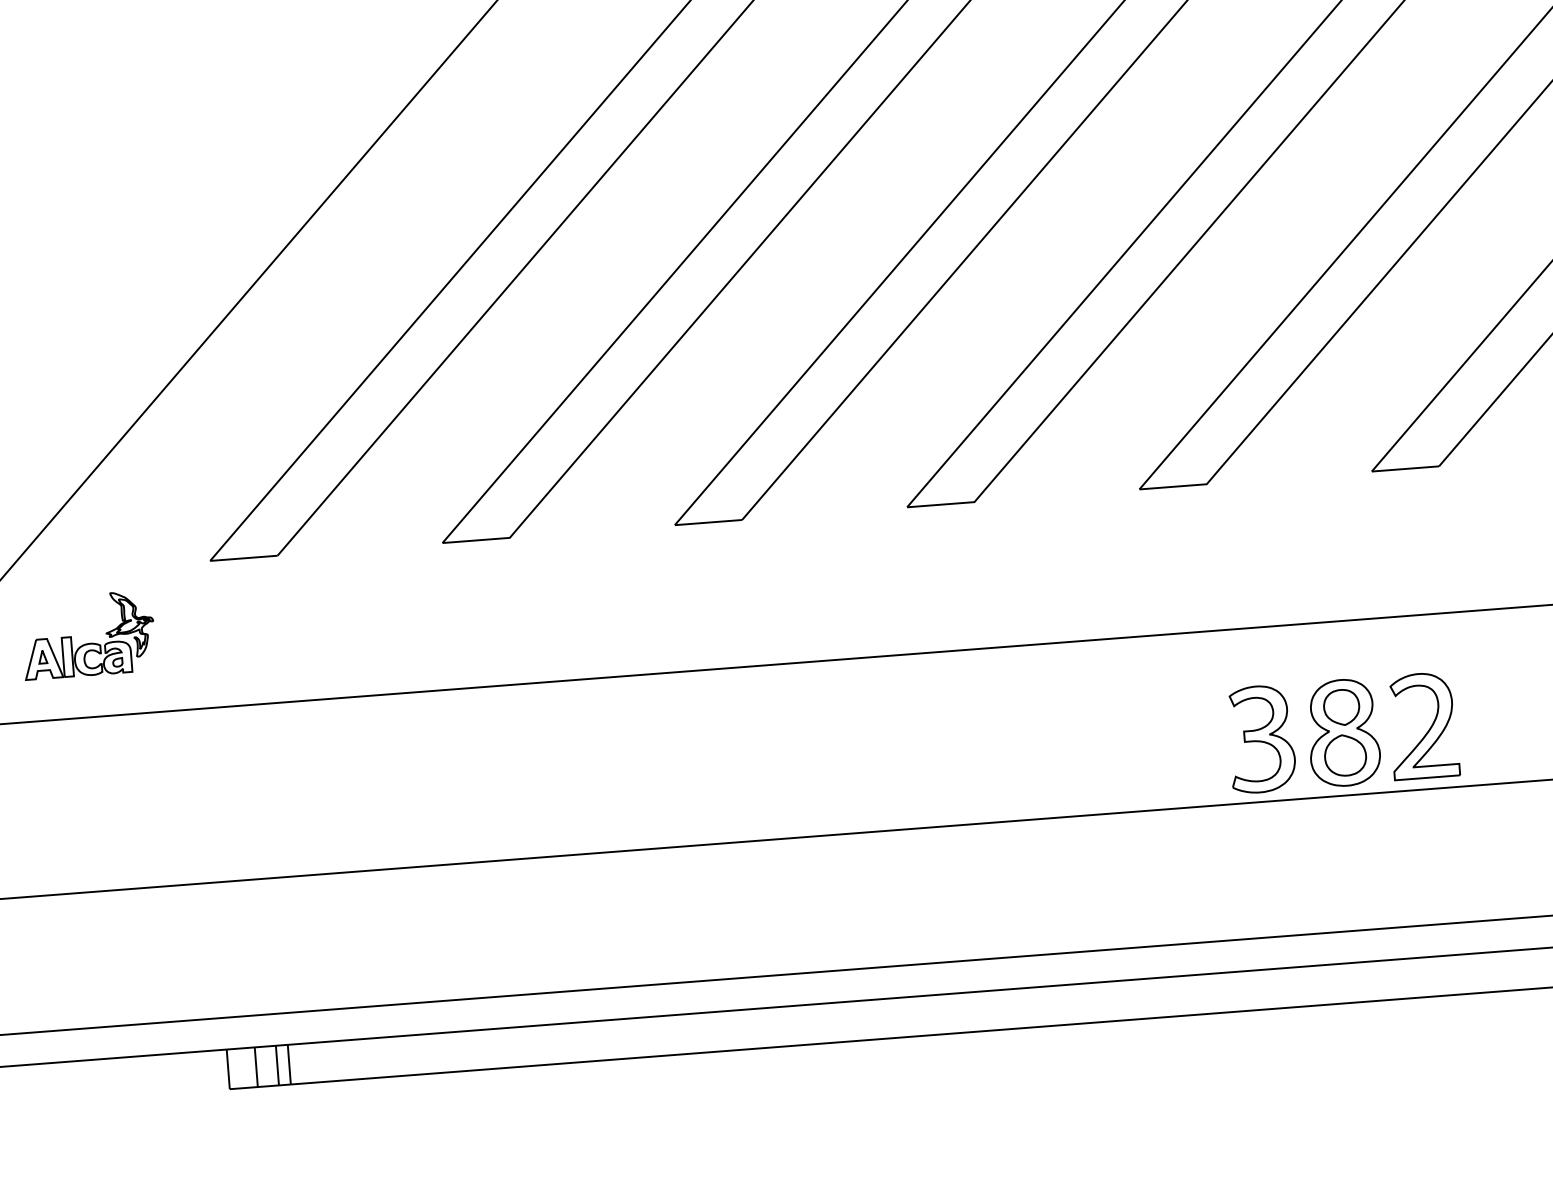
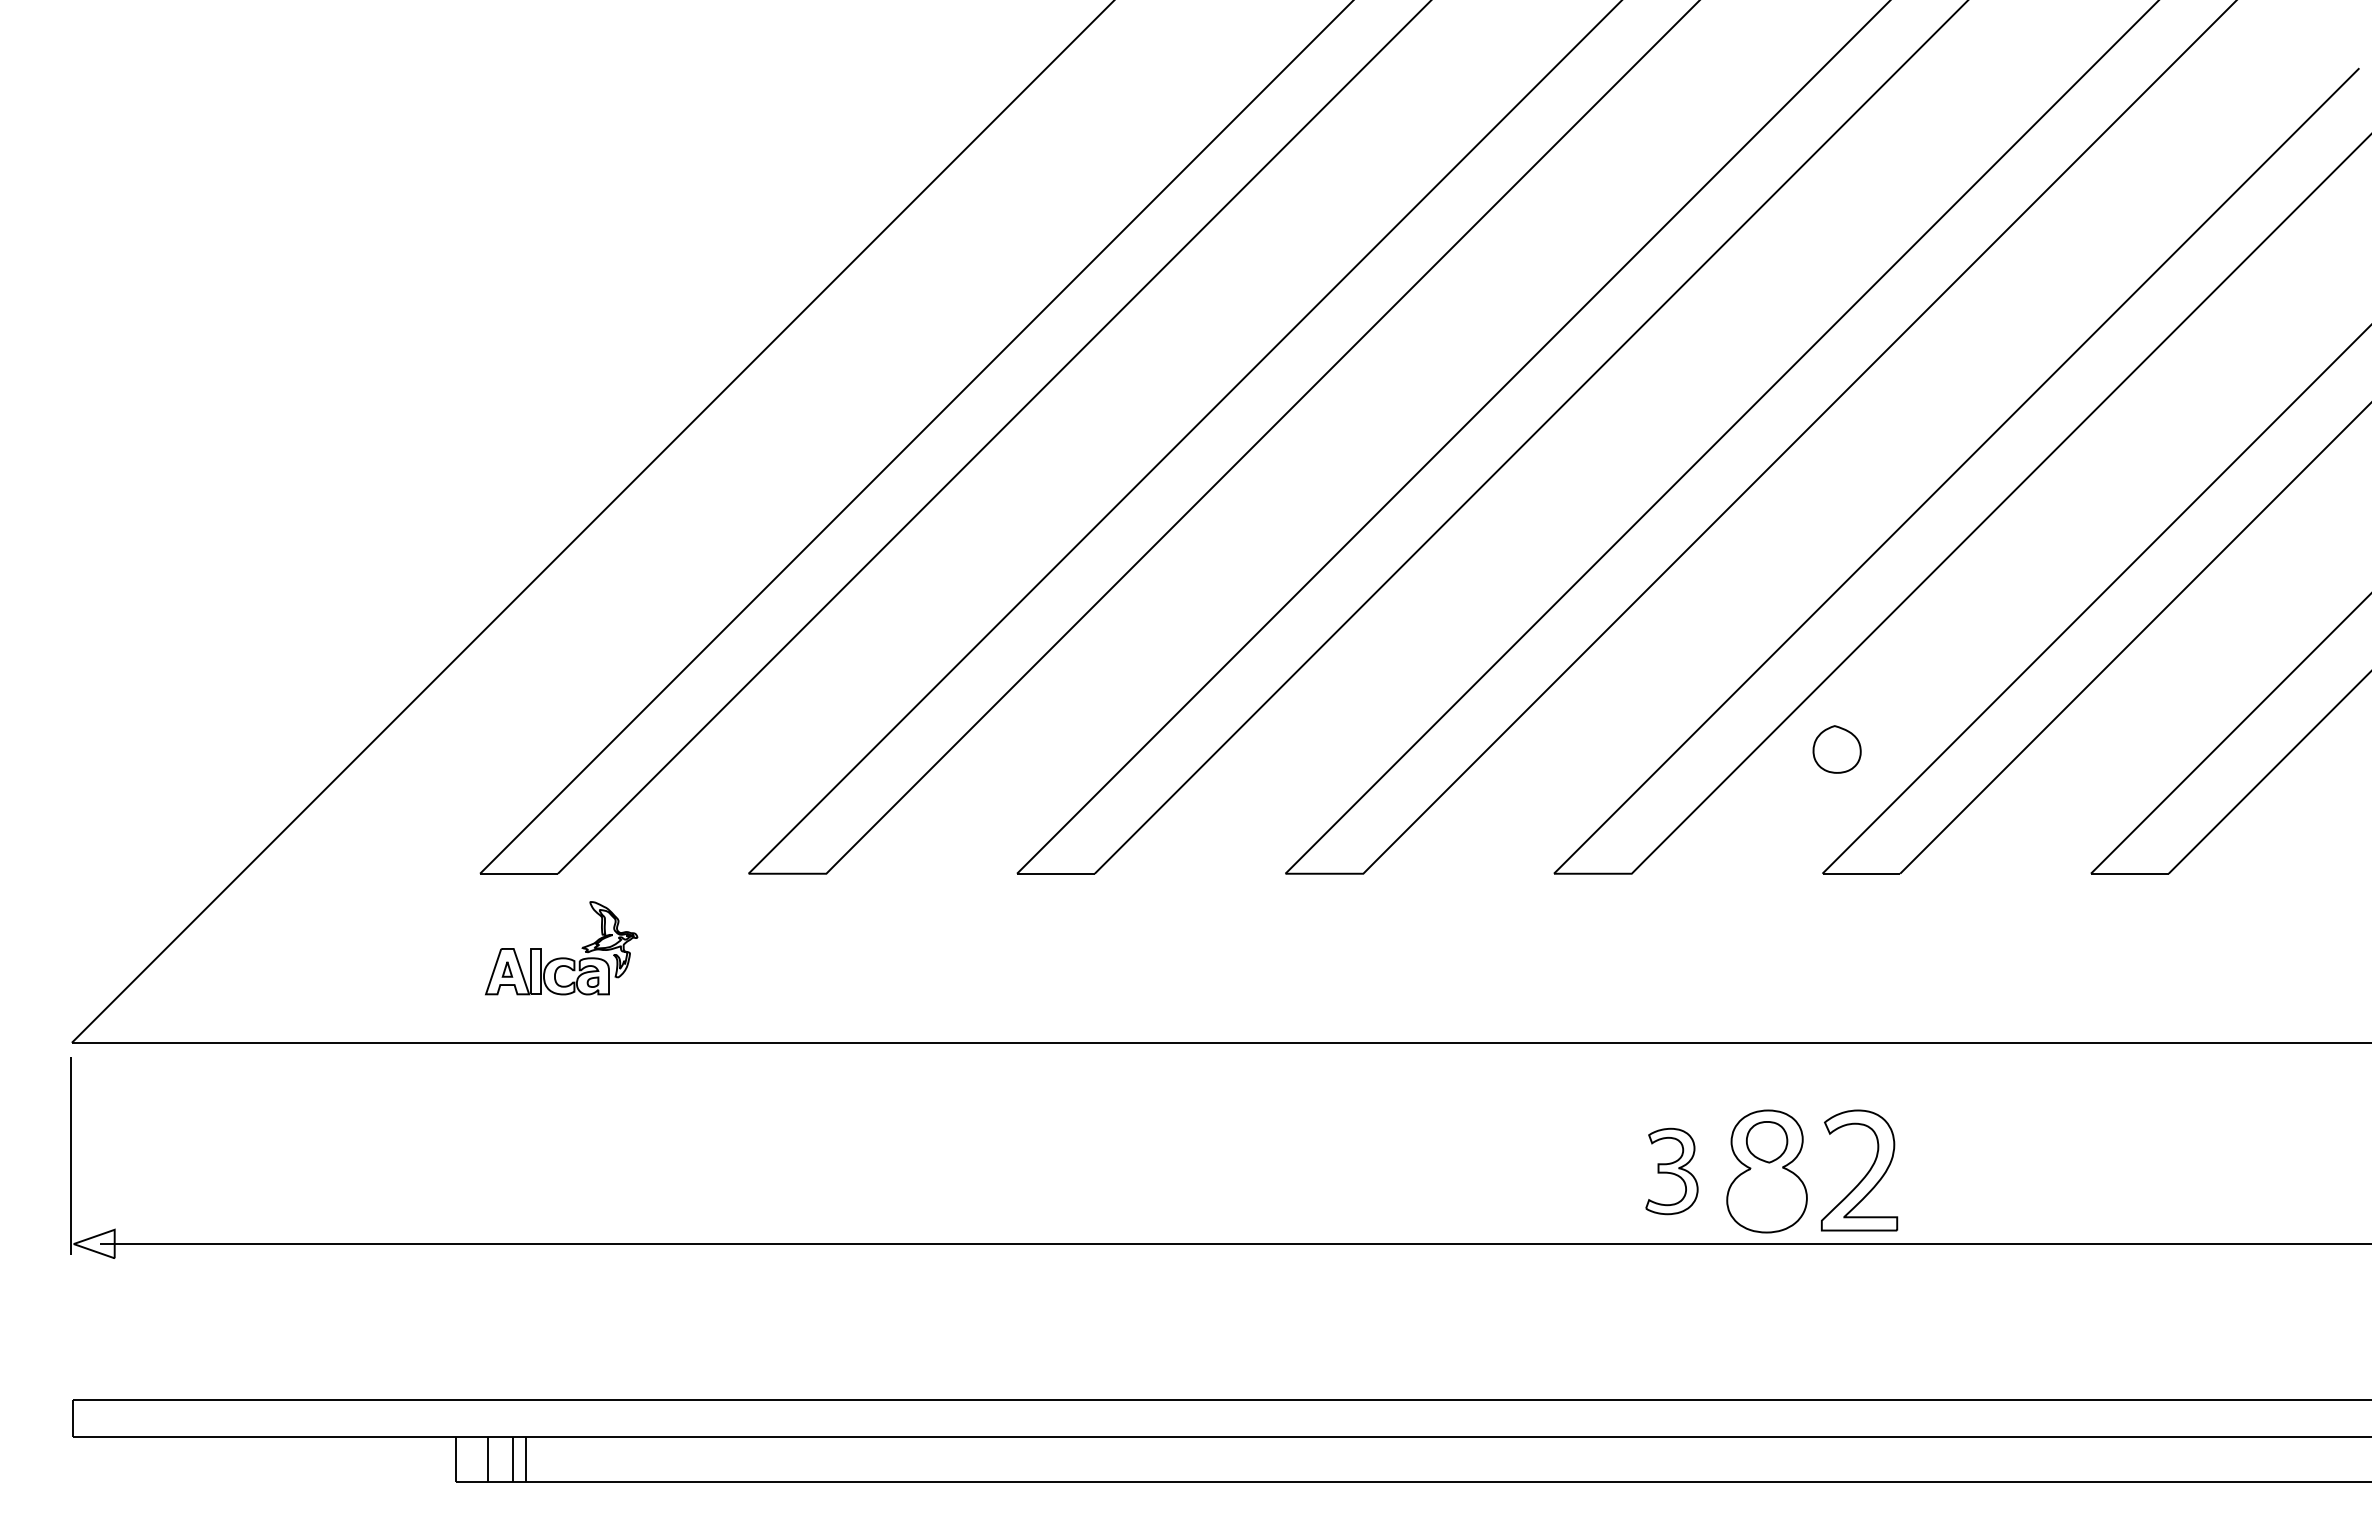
part: (88, 643) -> (561, 957), moved
part: (1260, 739) -> (1671, 1171), size x0.7
part: (1344, 755) -> (1836, 749), moved

